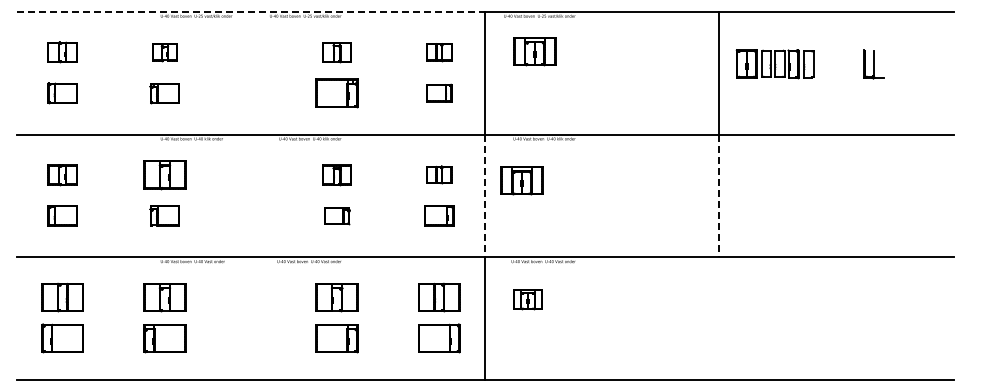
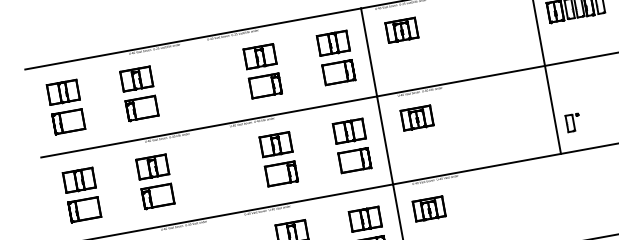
line: (251, 11) -> (193, 38), dashed -> solid
part: (62, 52) -> (63, 92), size x1.43
part: (164, 52) -> (136, 79), size x1.67
part: (336, 52) -> (259, 56), size x1.43
part: (439, 52) -> (333, 43), size x1.67
part: (62, 93) -> (68, 122), size x1.43
part: (164, 93) -> (141, 108), size x1.43
part: (439, 93) -> (338, 72), size x1.67
part: (62, 175) -> (79, 180), size x1.43
part: (336, 175) -> (275, 145), size x1.43
part: (439, 175) -> (349, 131), size x1.67
part: (521, 180) -> (416, 118), moved
line: (485, 196) -> (385, 140), dashed -> solid
line: (719, 196) -> (553, 110), dashed -> solid
part: (62, 215) -> (84, 209), size x1.43
part: (164, 215) -> (157, 196), size x1.43
part: (336, 215) -> (281, 173), size x1.67
part: (439, 215) -> (354, 160), size x1.43
part: (743, 218) -> (573, 122), added
part: (527, 299) -> (428, 209), size x1.43

